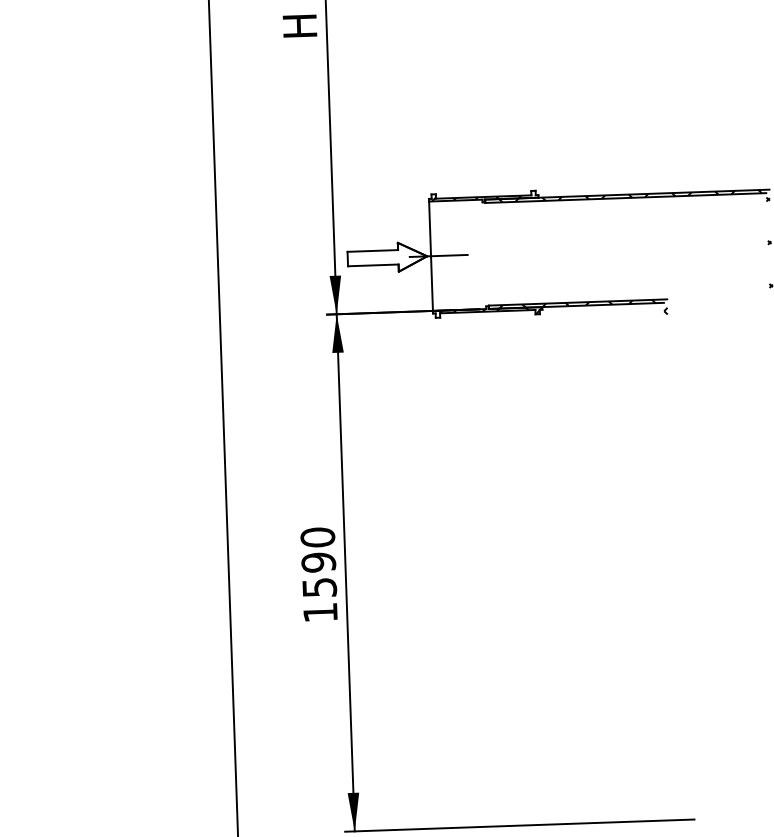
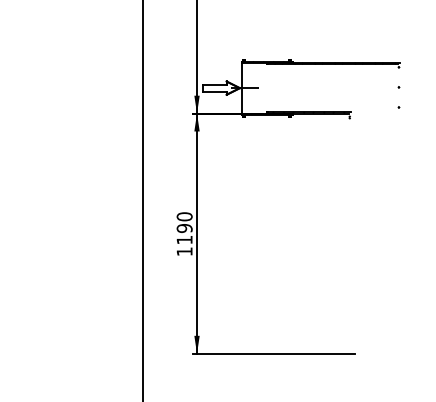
text: (319, 586) -> (184, 239), 1590 -> 1190

